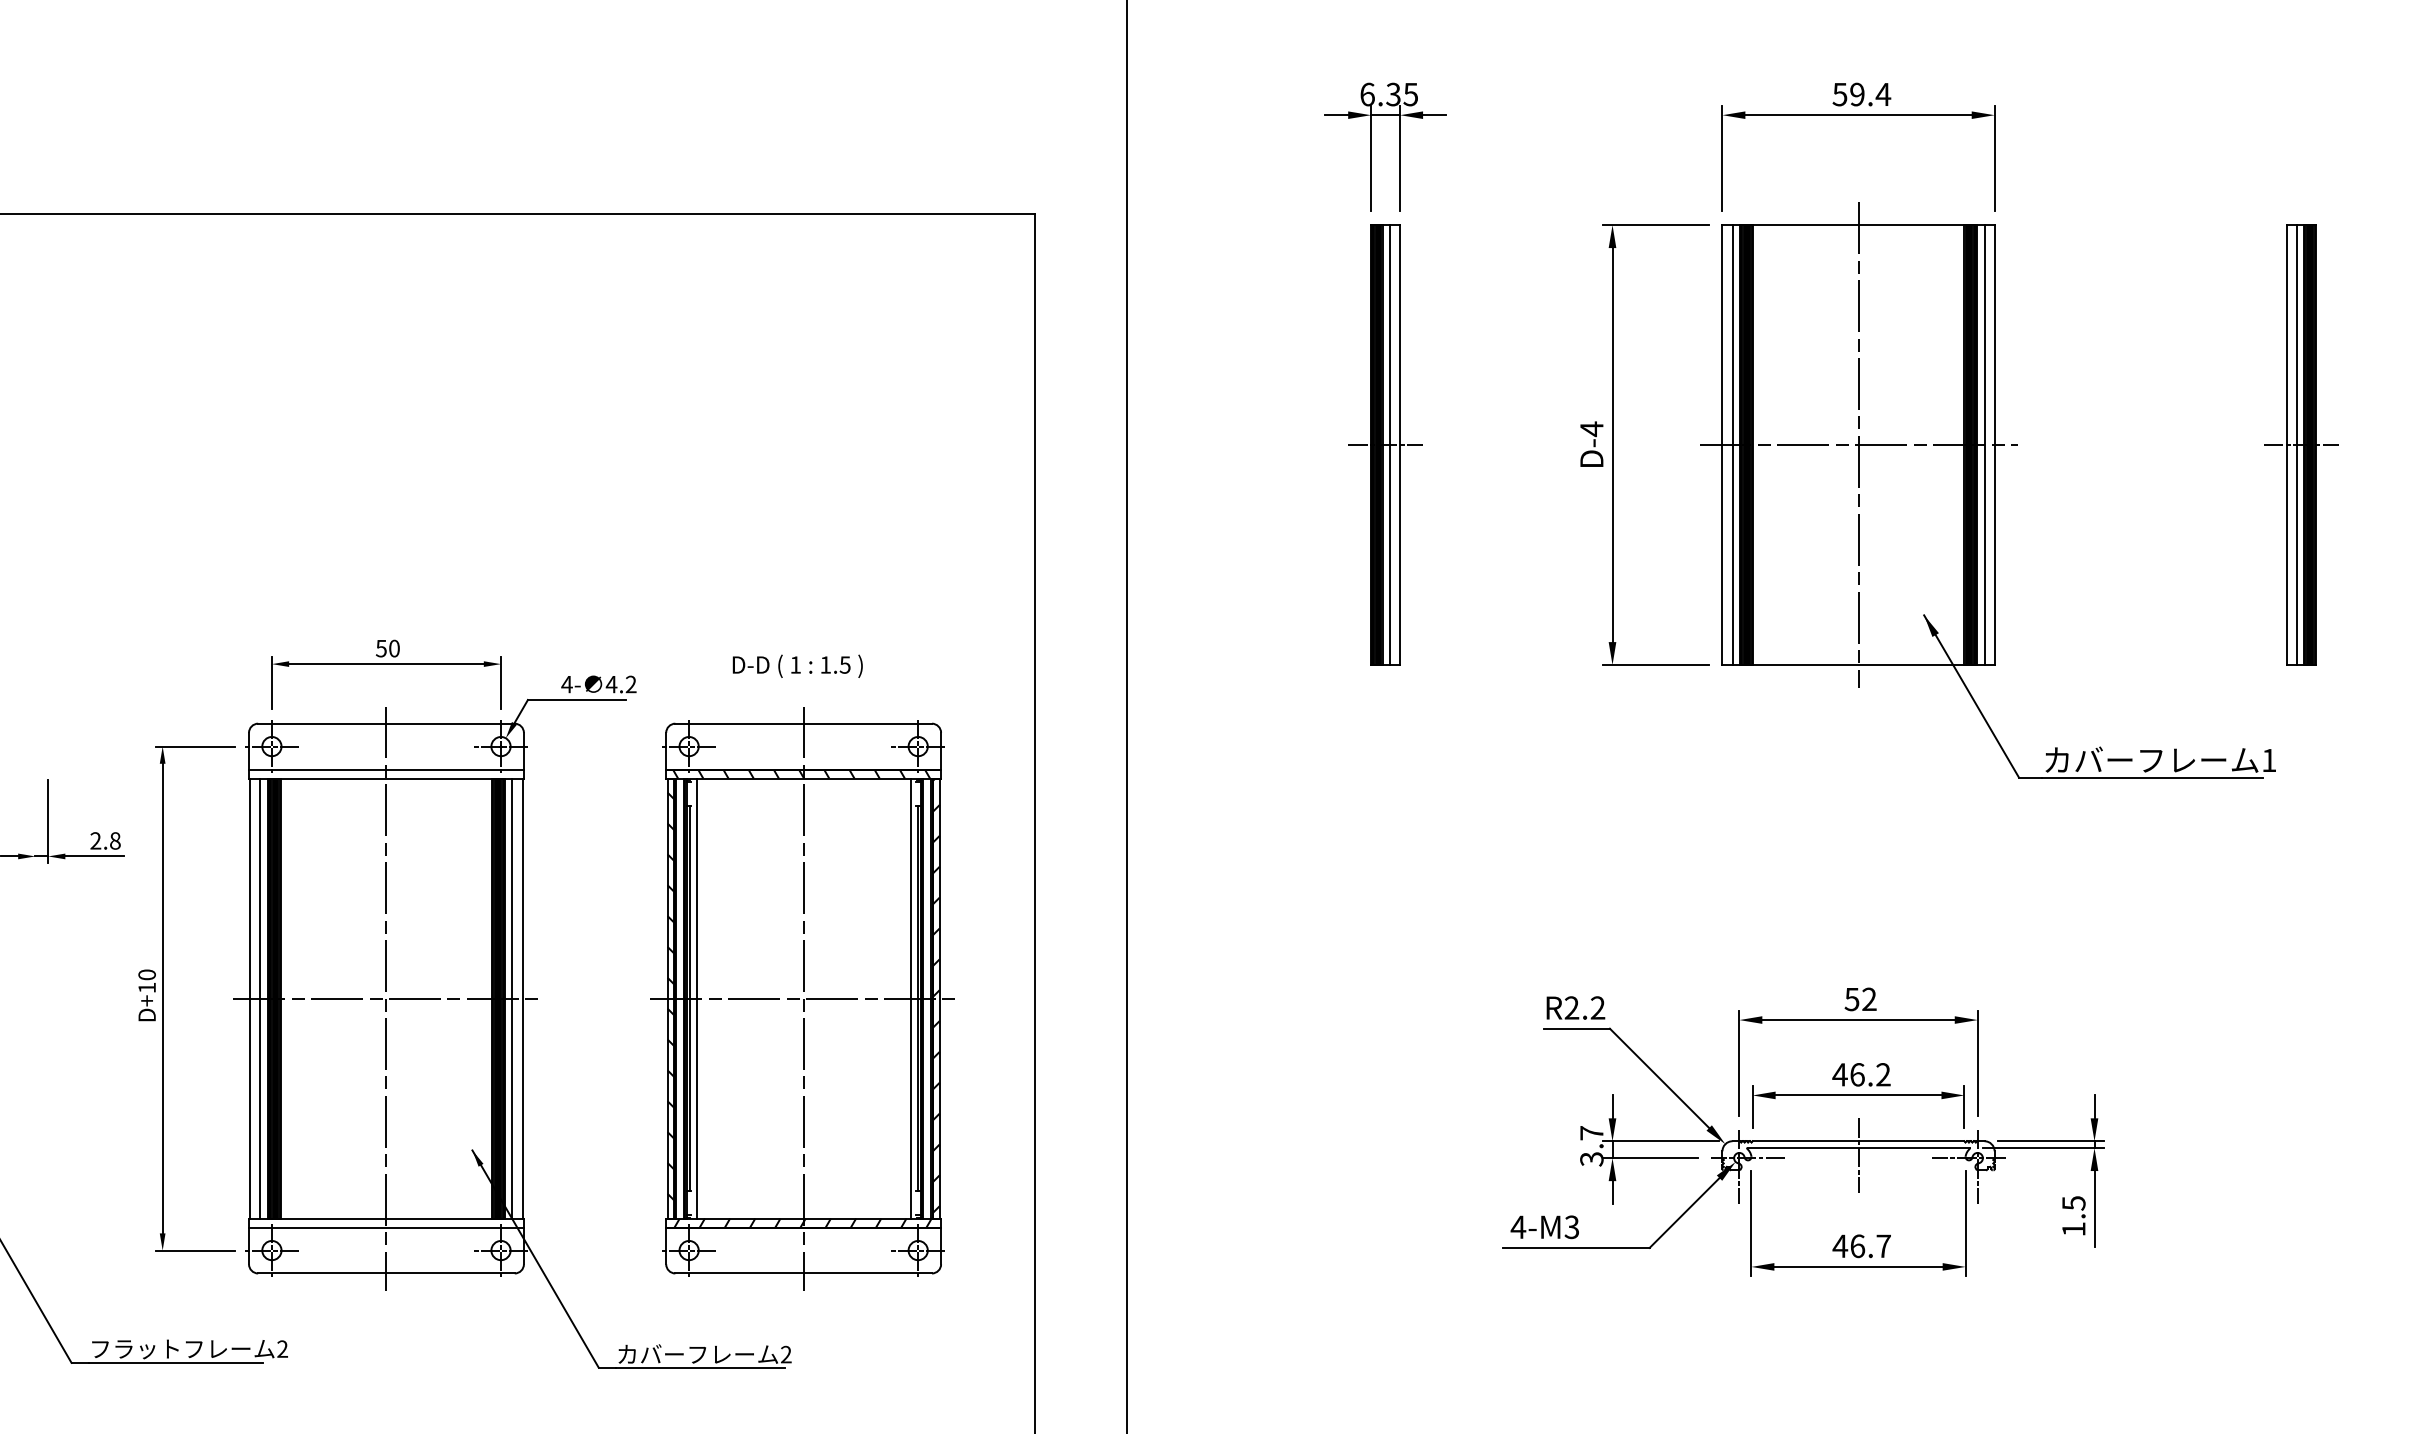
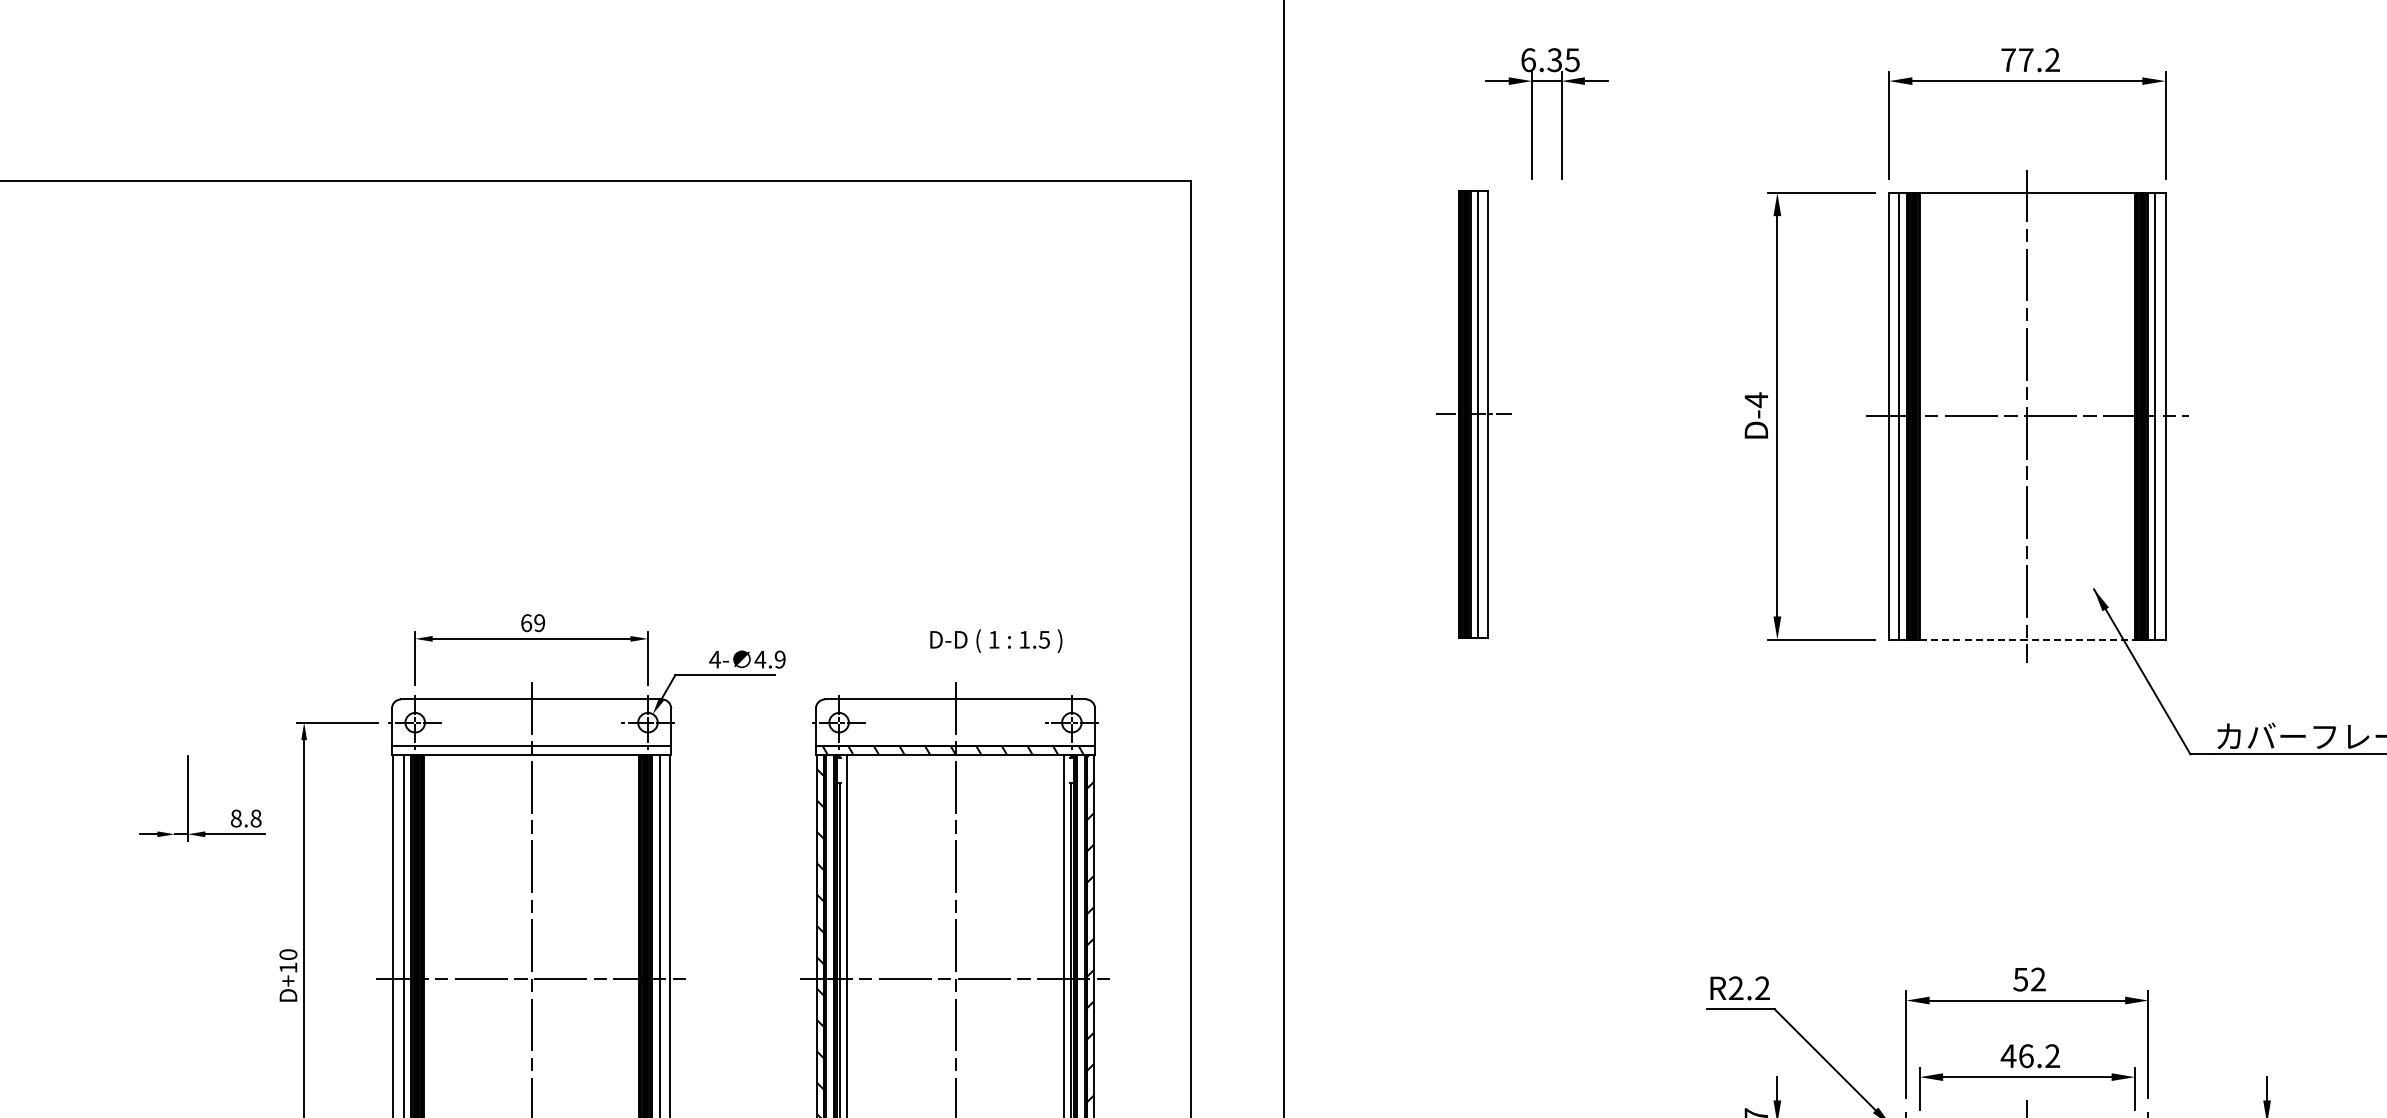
text: (1861, 94) -> (2030, 60), 59.4 -> 77.2
part: (1385, 444) -> (1473, 413), moved
text: (387, 648) -> (532, 623), 50 -> 69
text: (797, 665) -> (995, 640), moved
line: (1858, 665) -> (2027, 640), solid -> dashed
text: (630, 684) -> (779, 659), 4.2 -> 4.9
text: (95, 840) -> (235, 818), 2.8 -> 8.8

